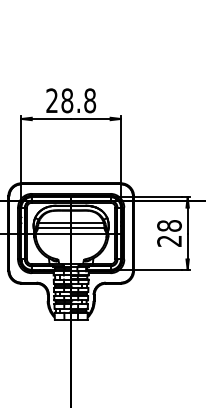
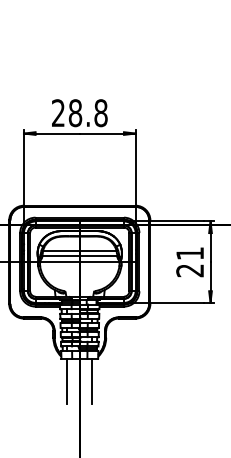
text: (169, 225) -> (190, 253), 28 -> 21
line: (60, 339) -> (67, 381), added
line: (82, 339) -> (92, 381), added

